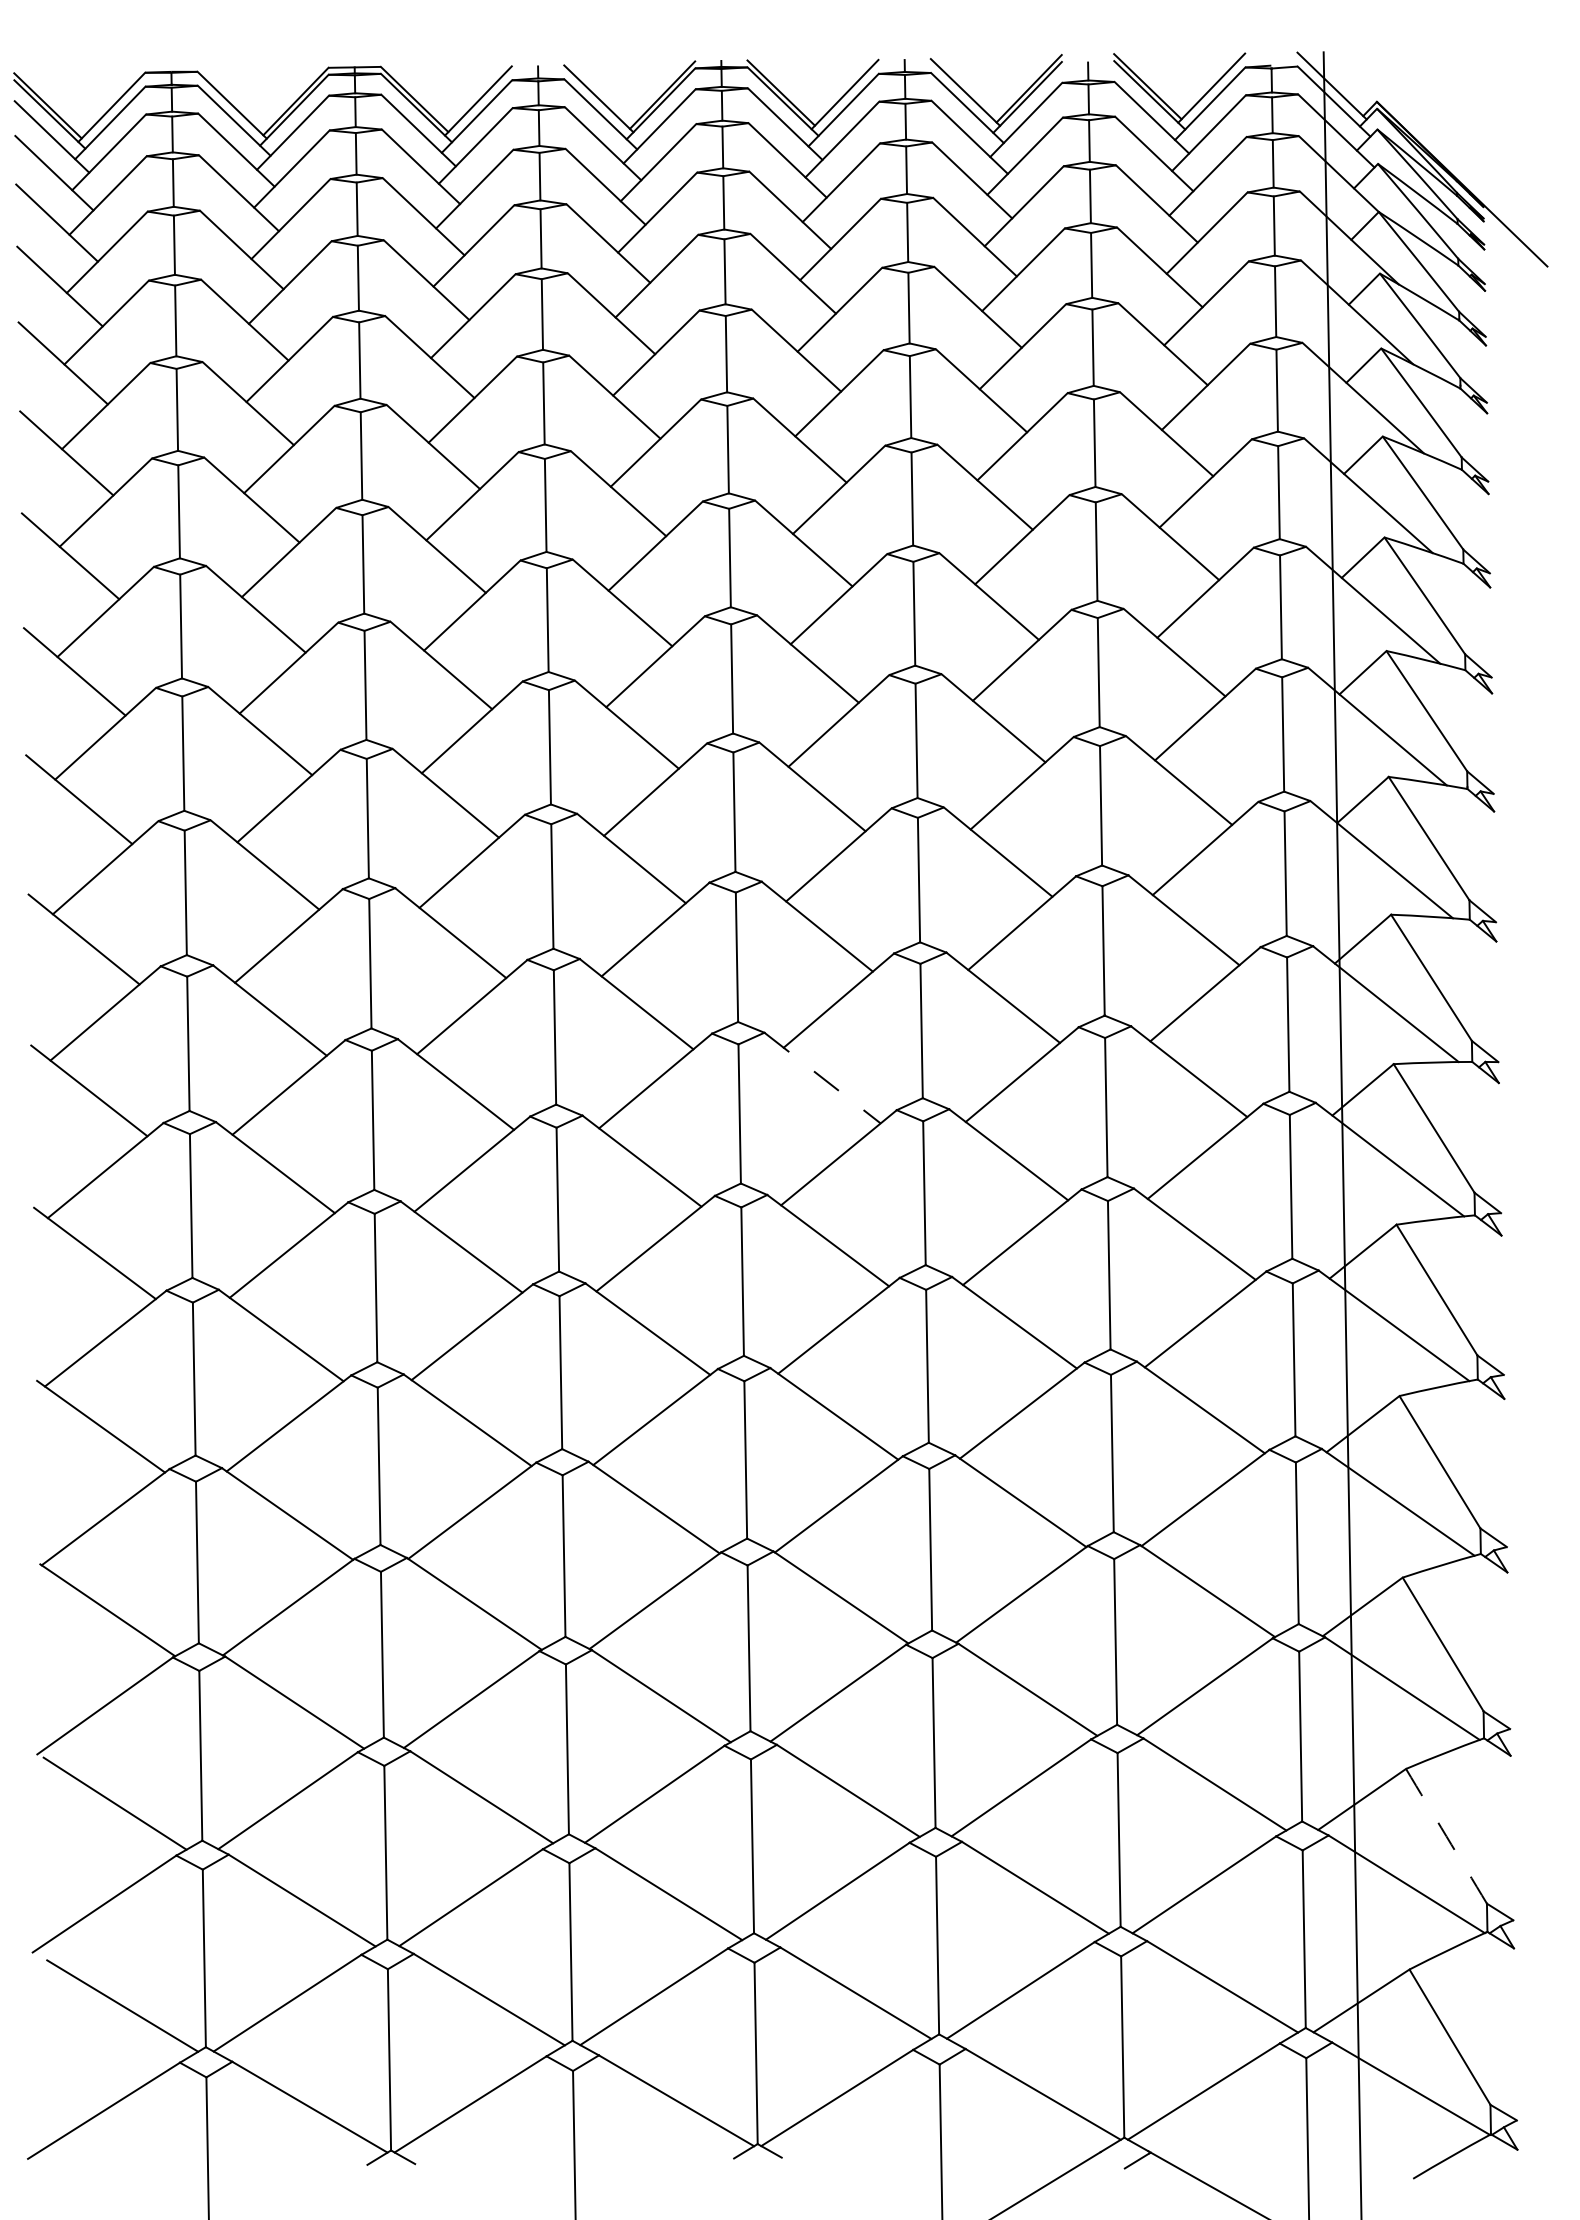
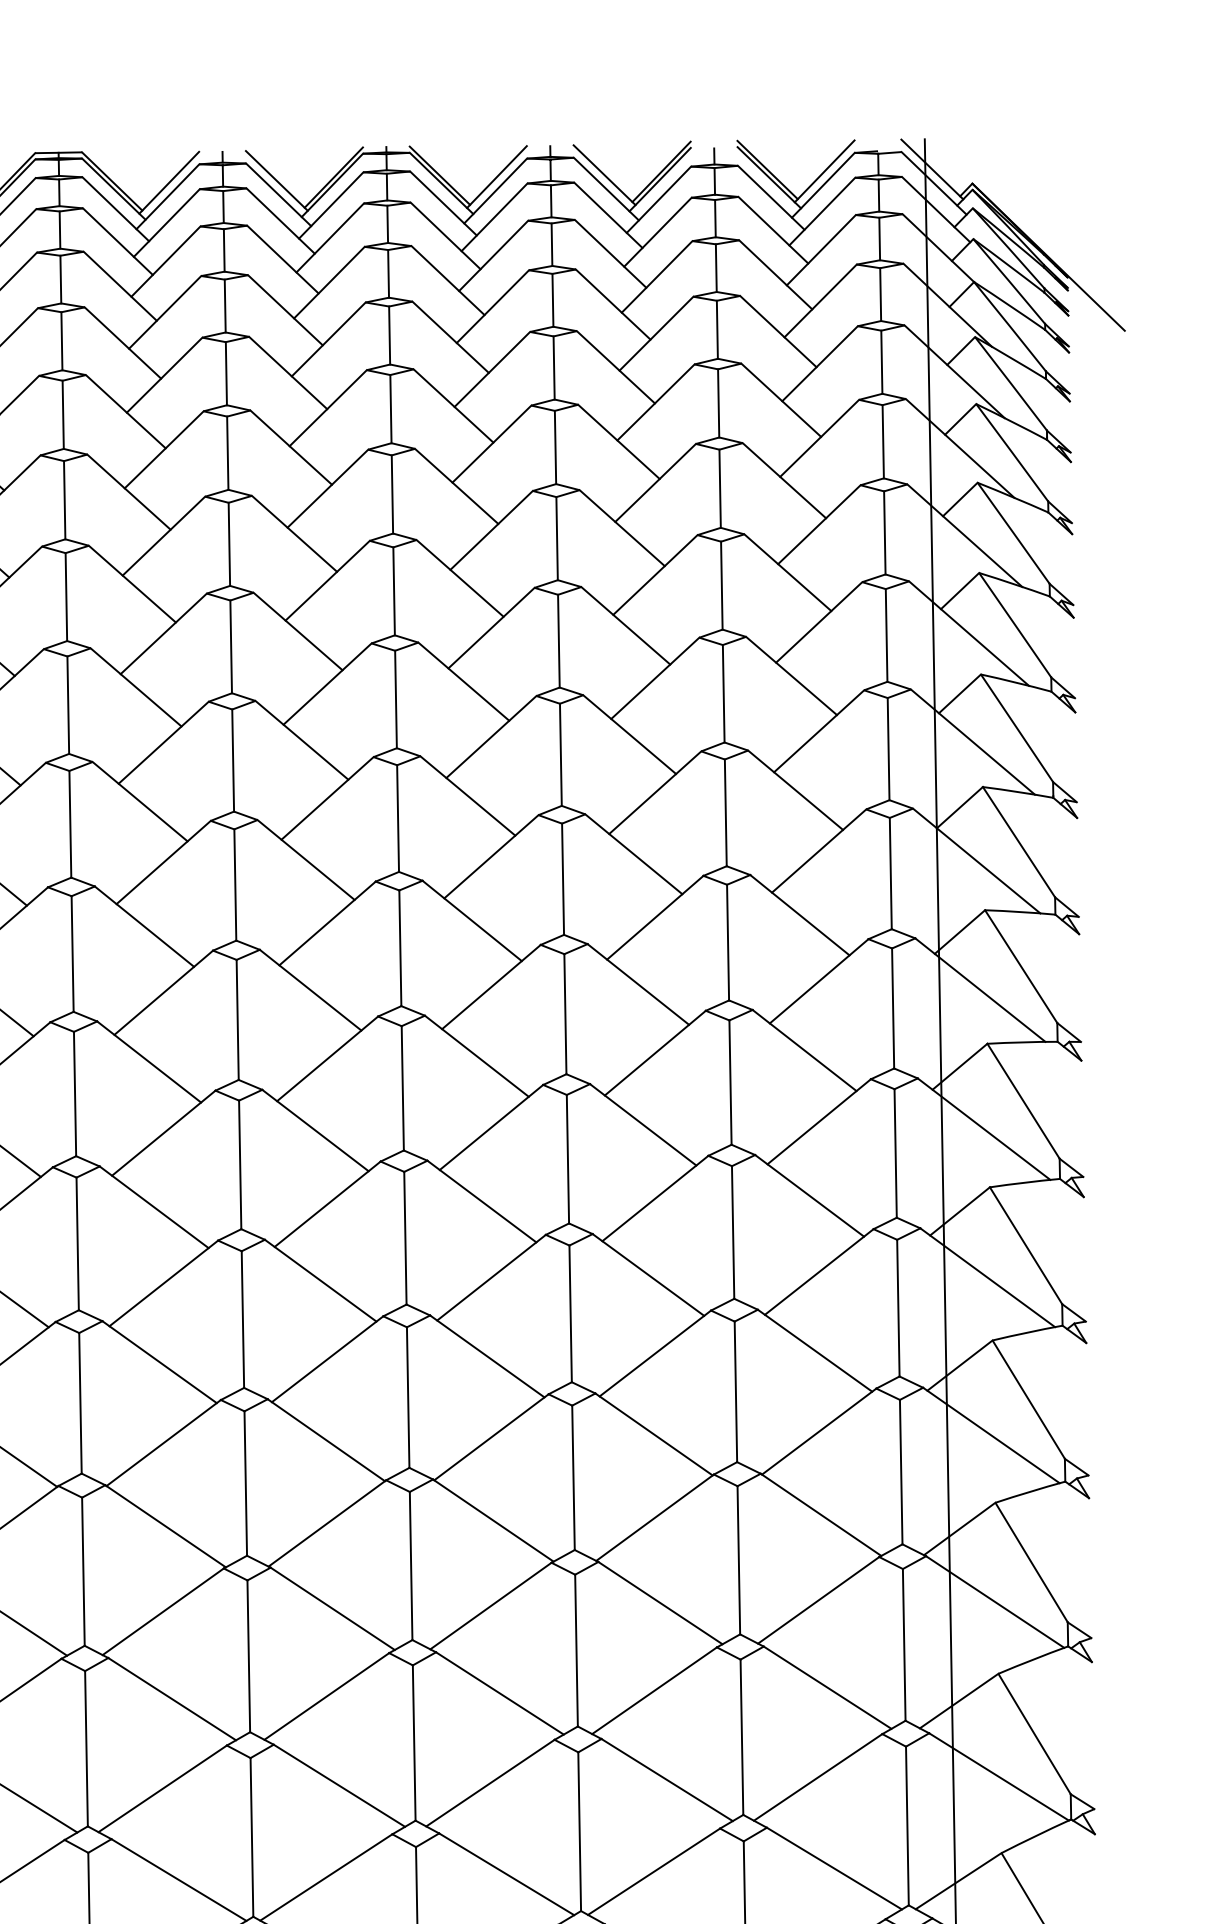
line: (822, 1078) -> (476, 1056), dashed -> solid
arc: (1446, 1836) -> (1034, 1734), dashed -> solid

